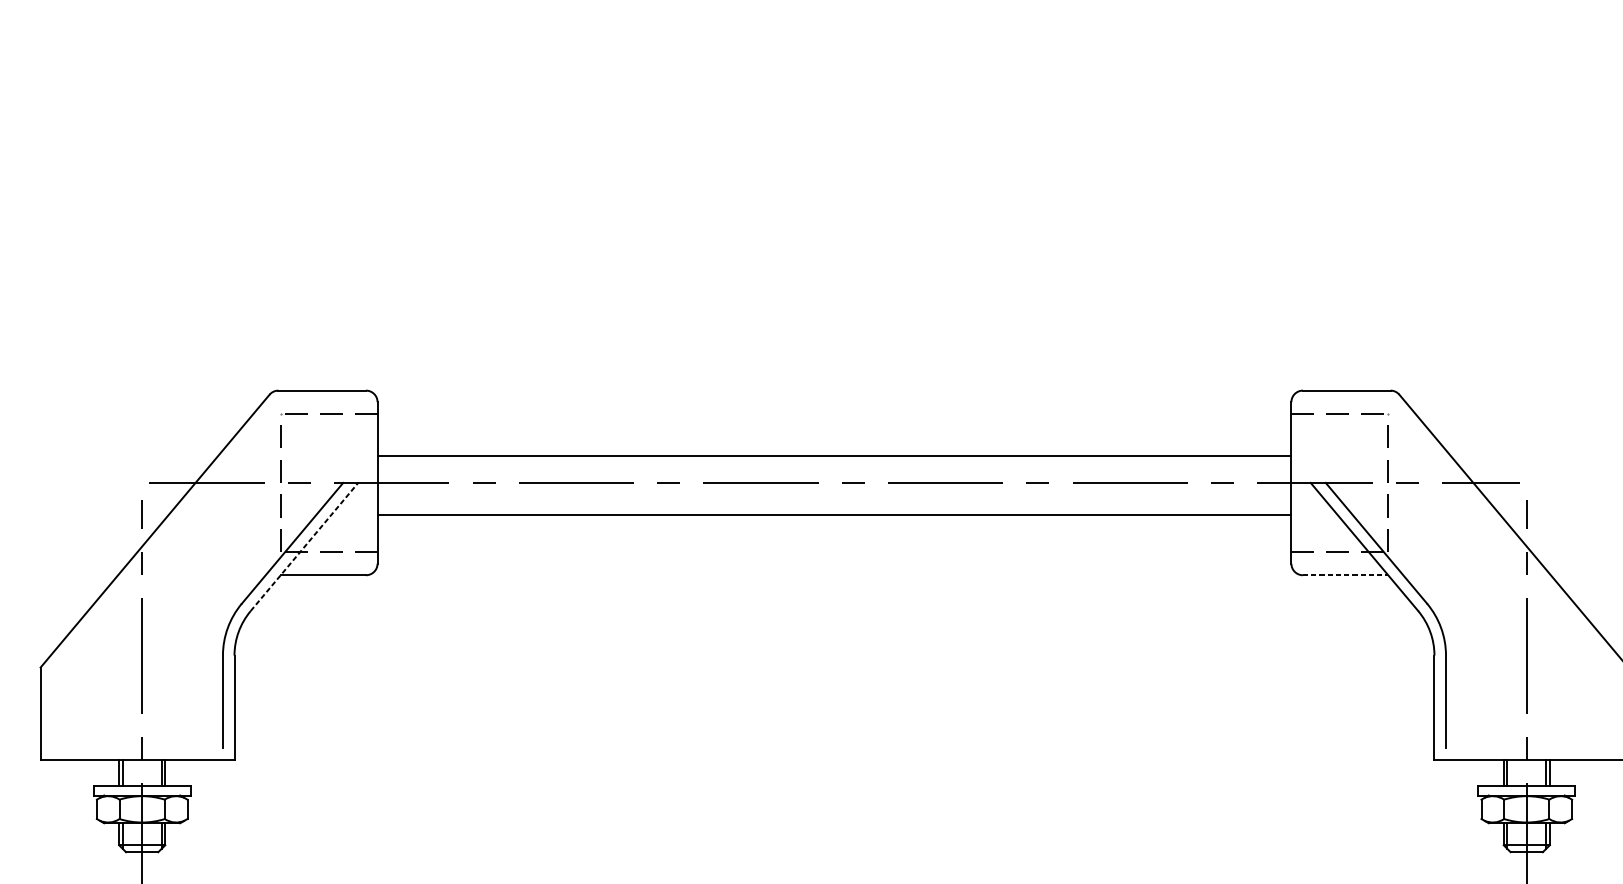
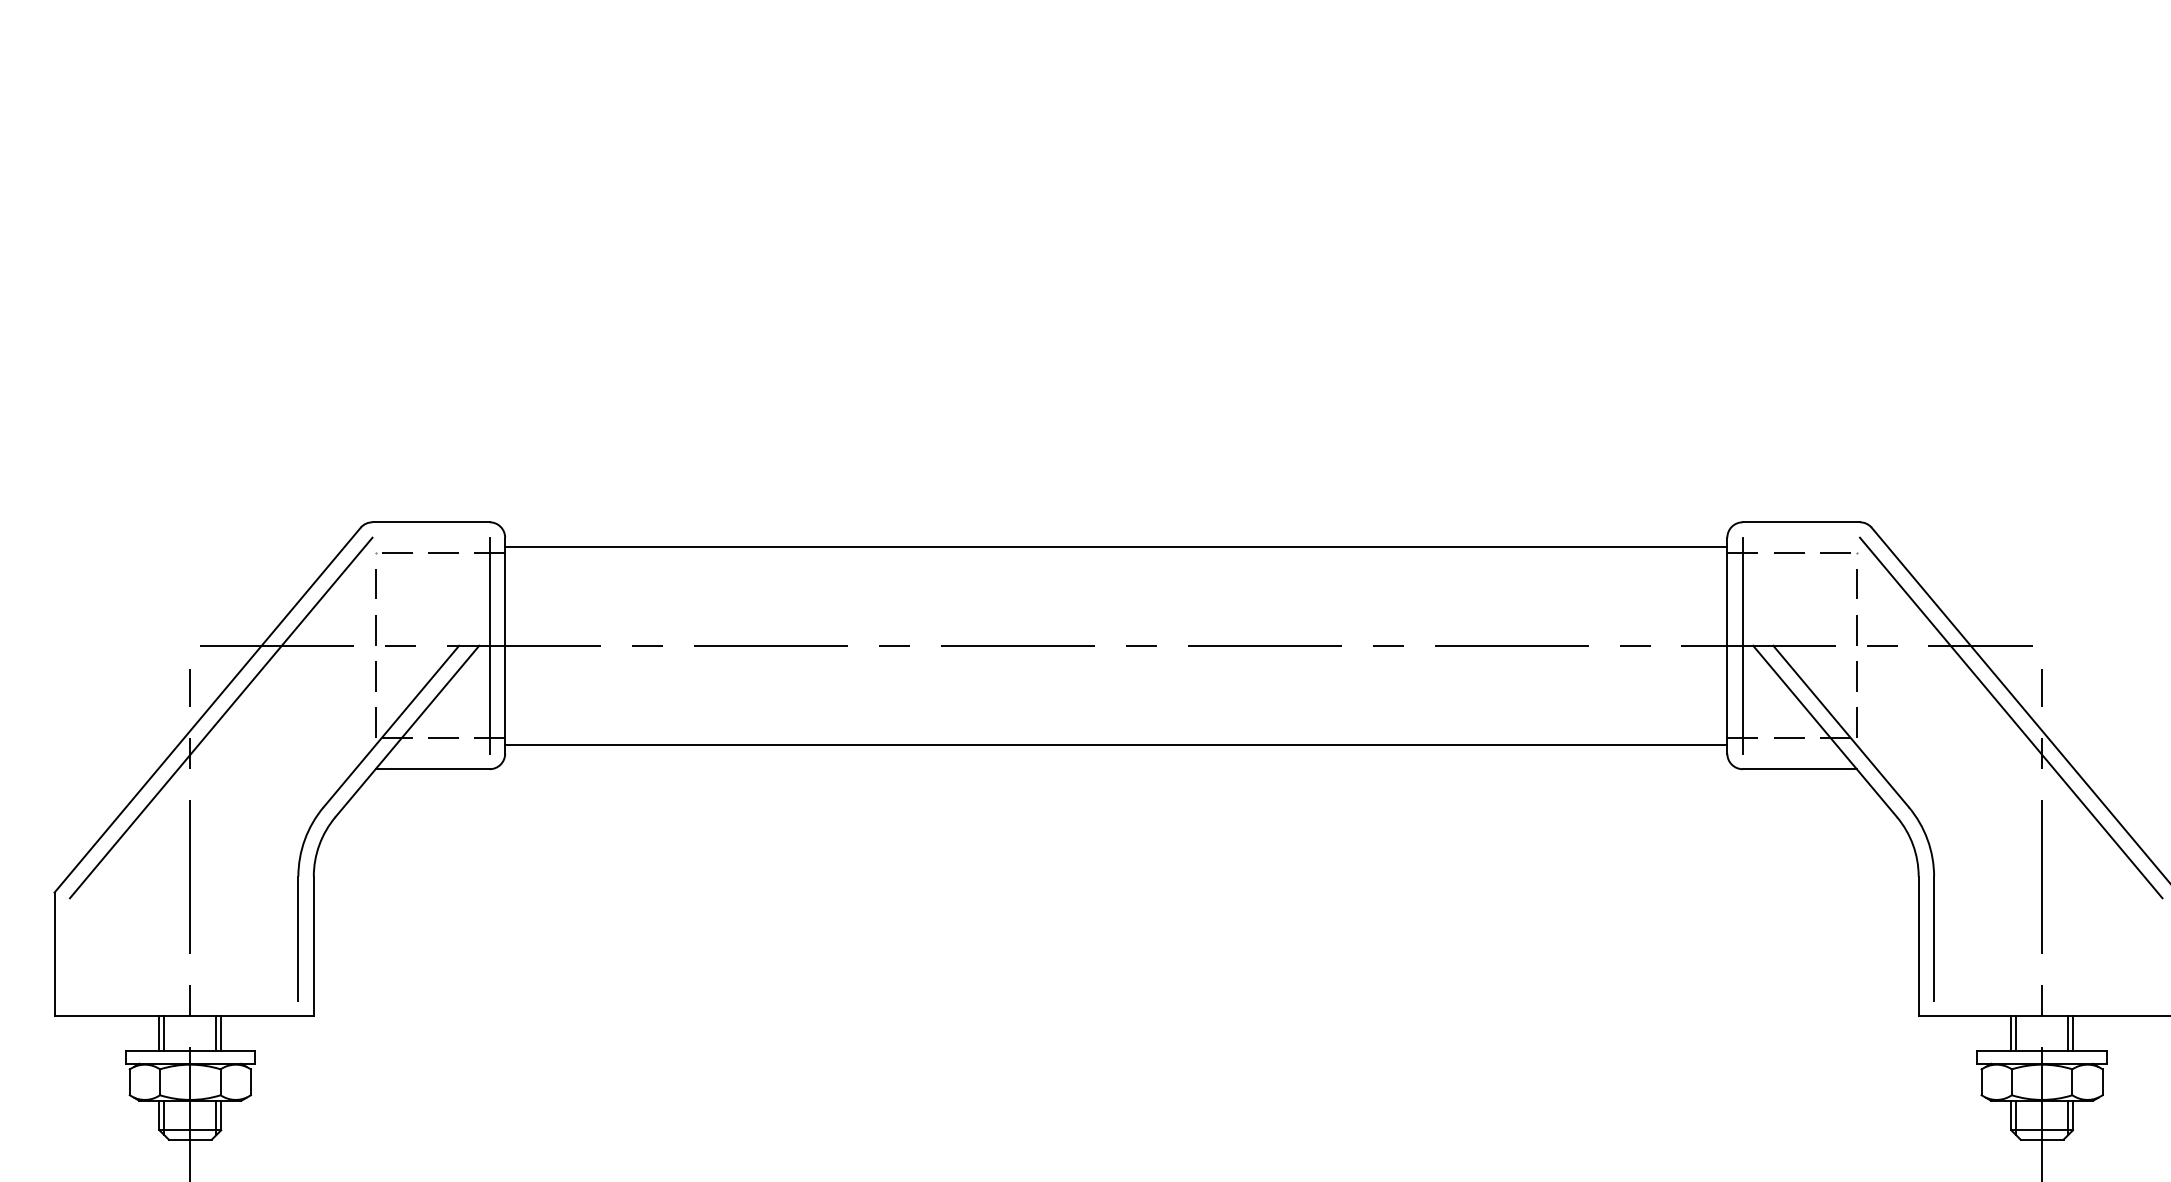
line: (834, 455) -> (1116, 546), moved
line: (365, 482) -> (489, 645), added
line: (1302, 482) -> (1742, 645), added
line: (834, 514) -> (1116, 744), moved
line: (164, 536) -> (220, 717), added
line: (1503, 536) -> (2010, 717), added
line: (304, 547) -> (407, 731), dashed -> solid
line: (1346, 575) -> (1800, 769), dashed -> solid

